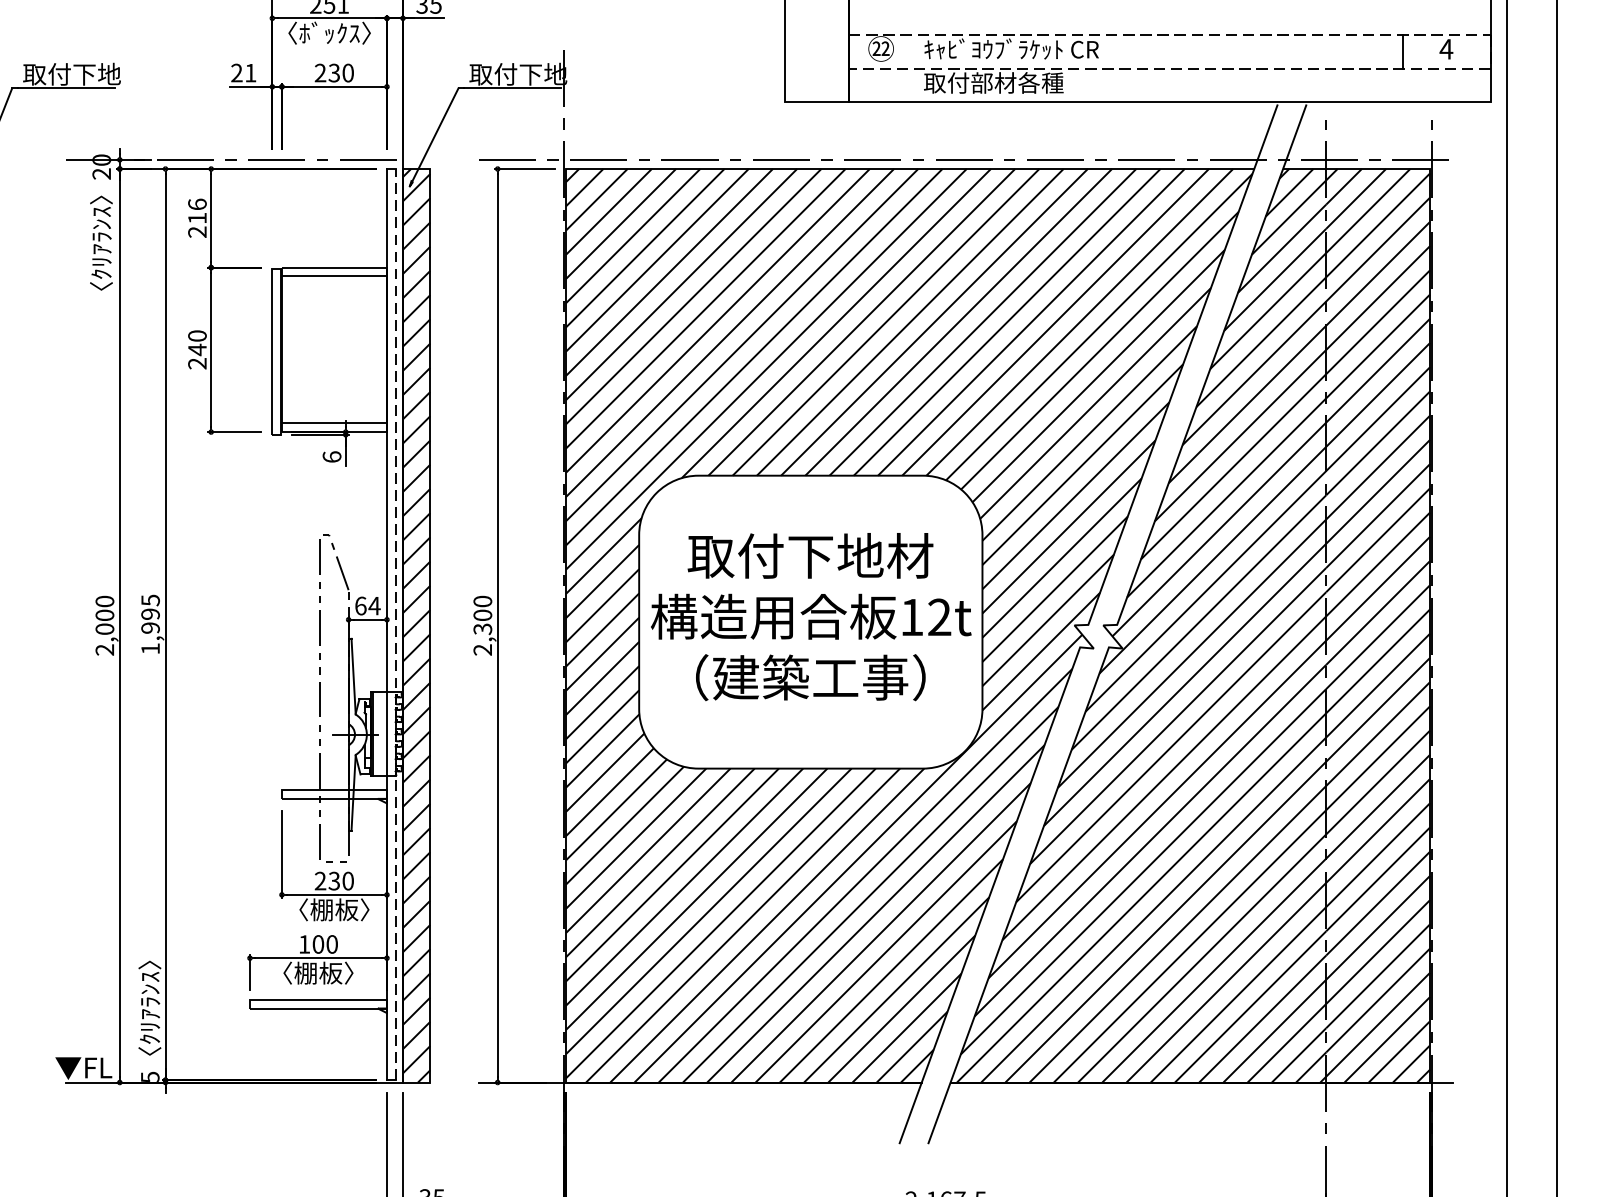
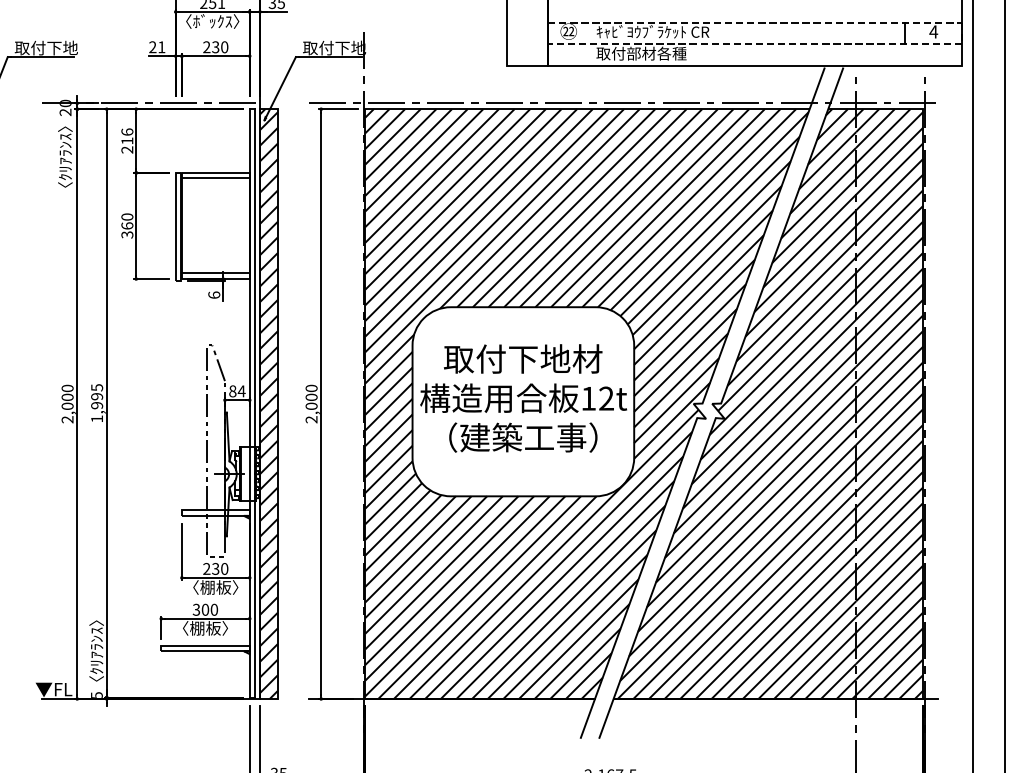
text: (197, 356) -> (127, 230), 240 -> 360
text: (360, 606) -> (232, 391), 64 -> 84
line: (395, 623) -> (255, 402), dashed -> solid
text: (482, 627) -> (311, 405), 2,300 -> 2,000
text: (304, 943) -> (196, 609), 100 -> 300

